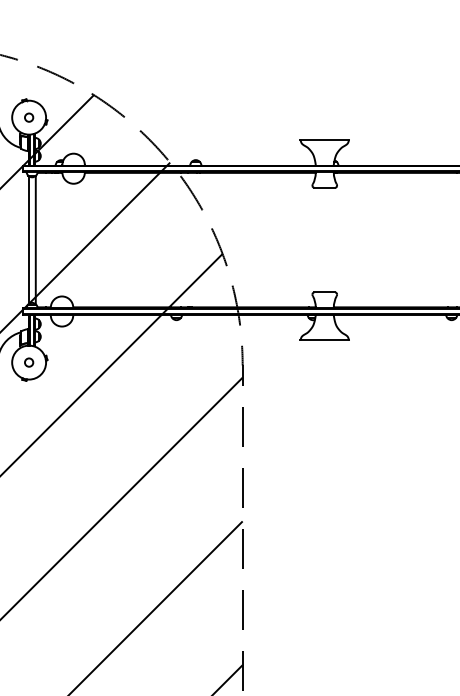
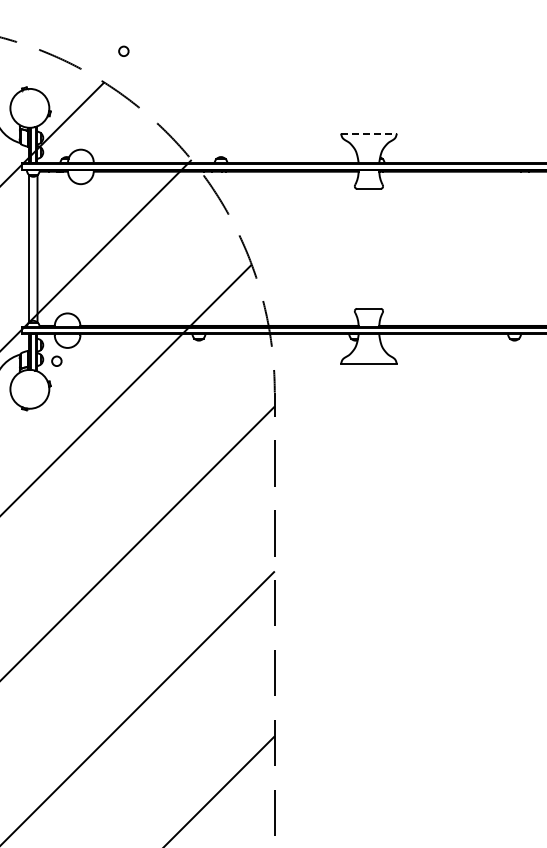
circle: (28, 116) -> (123, 50), moved
line: (324, 139) -> (368, 133), solid -> dashed
circle: (28, 361) -> (56, 360), moved

